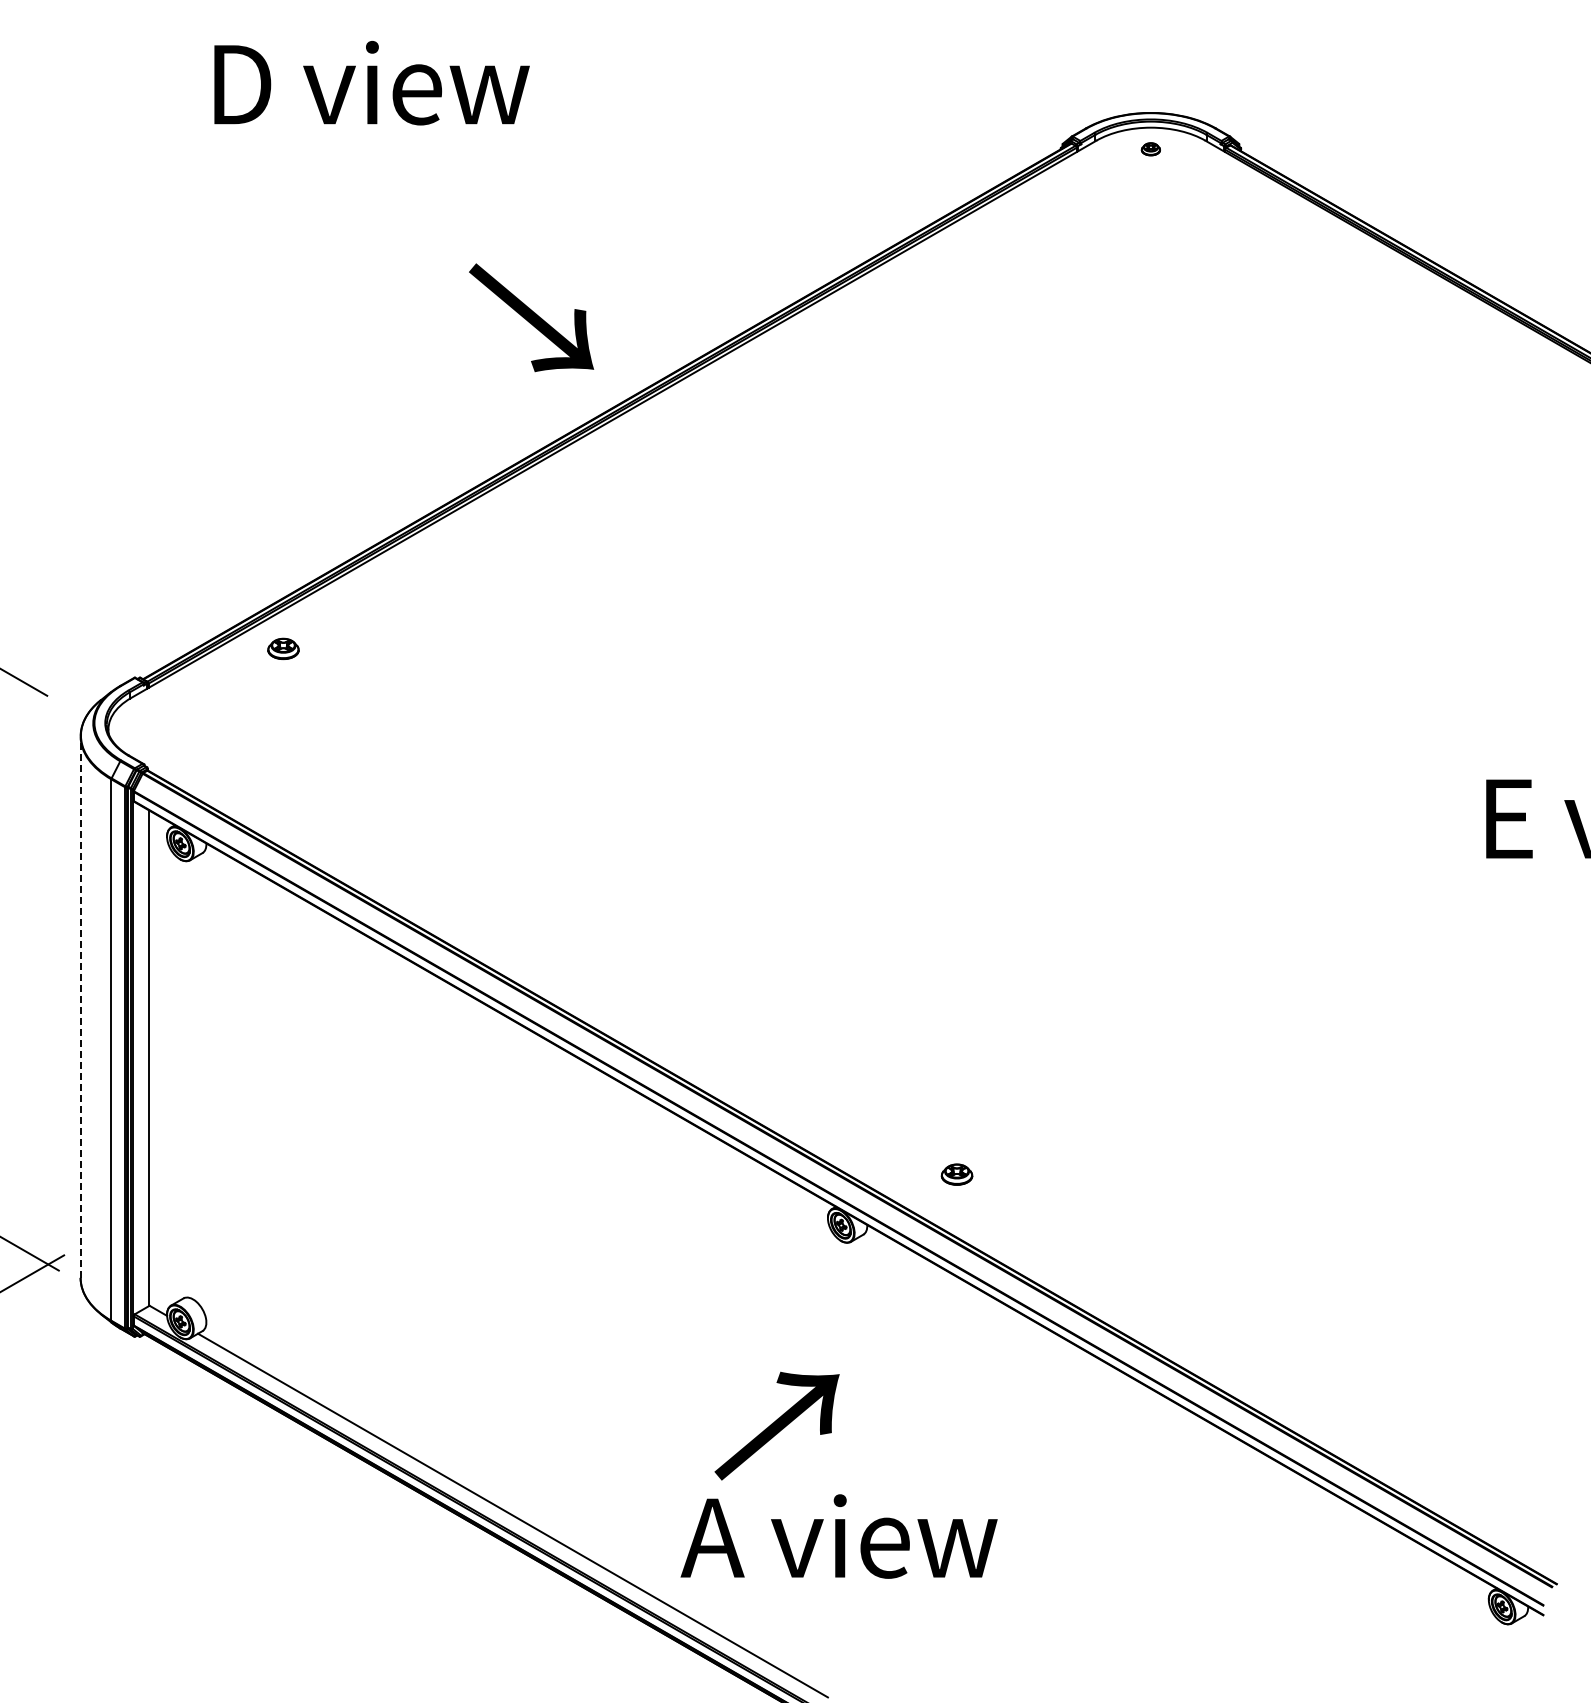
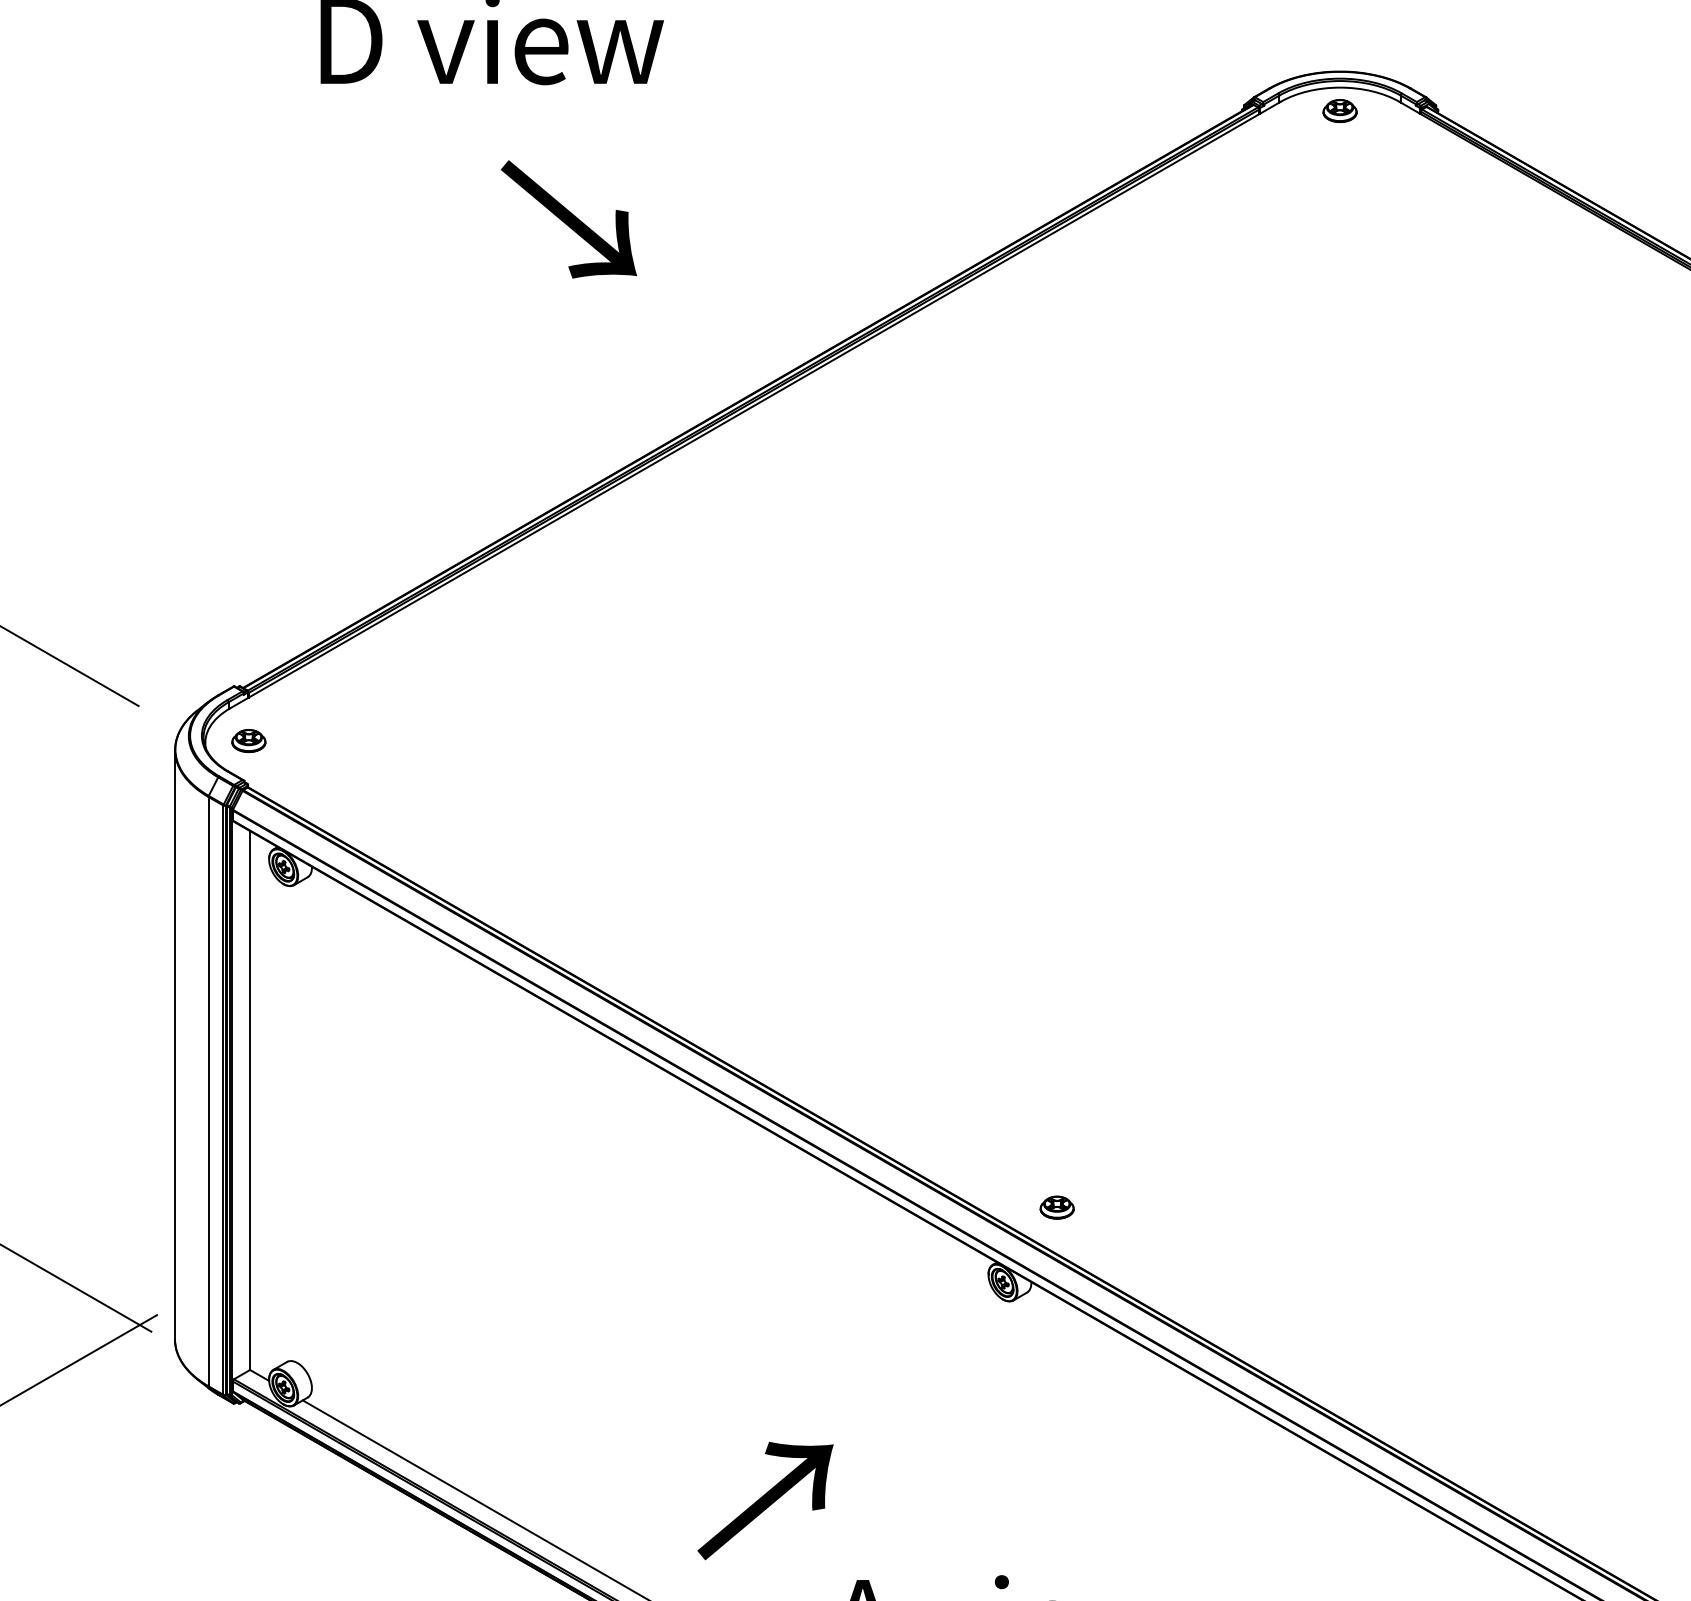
part: (1150, 149) -> (1339, 111), size x1.67
text: (531, 317) -> (568, 219), moved
part: (283, 648) -> (248, 740), moved
line: (80, 1007) -> (174, 1045), dashed -> solid
part: (956, 1174) -> (1056, 1207), moved
text: (776, 1425) -> (764, 1500), moved

